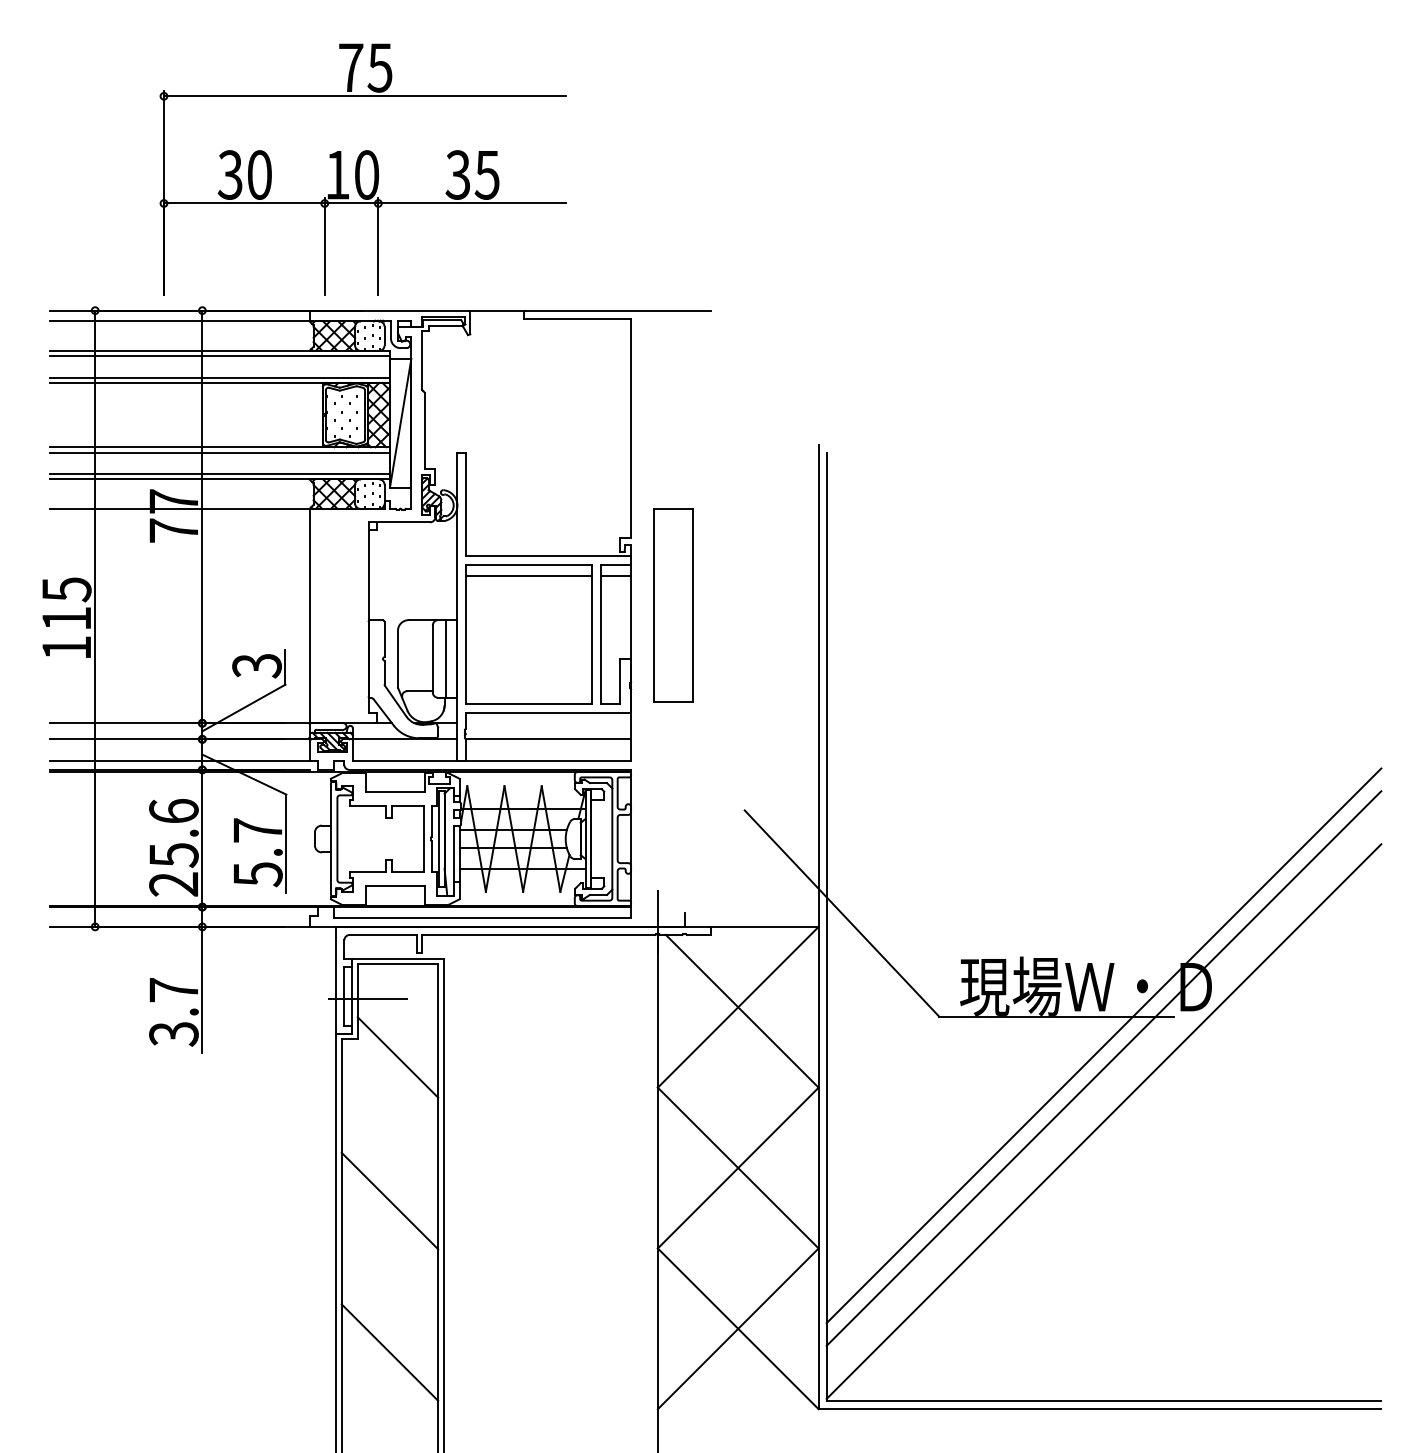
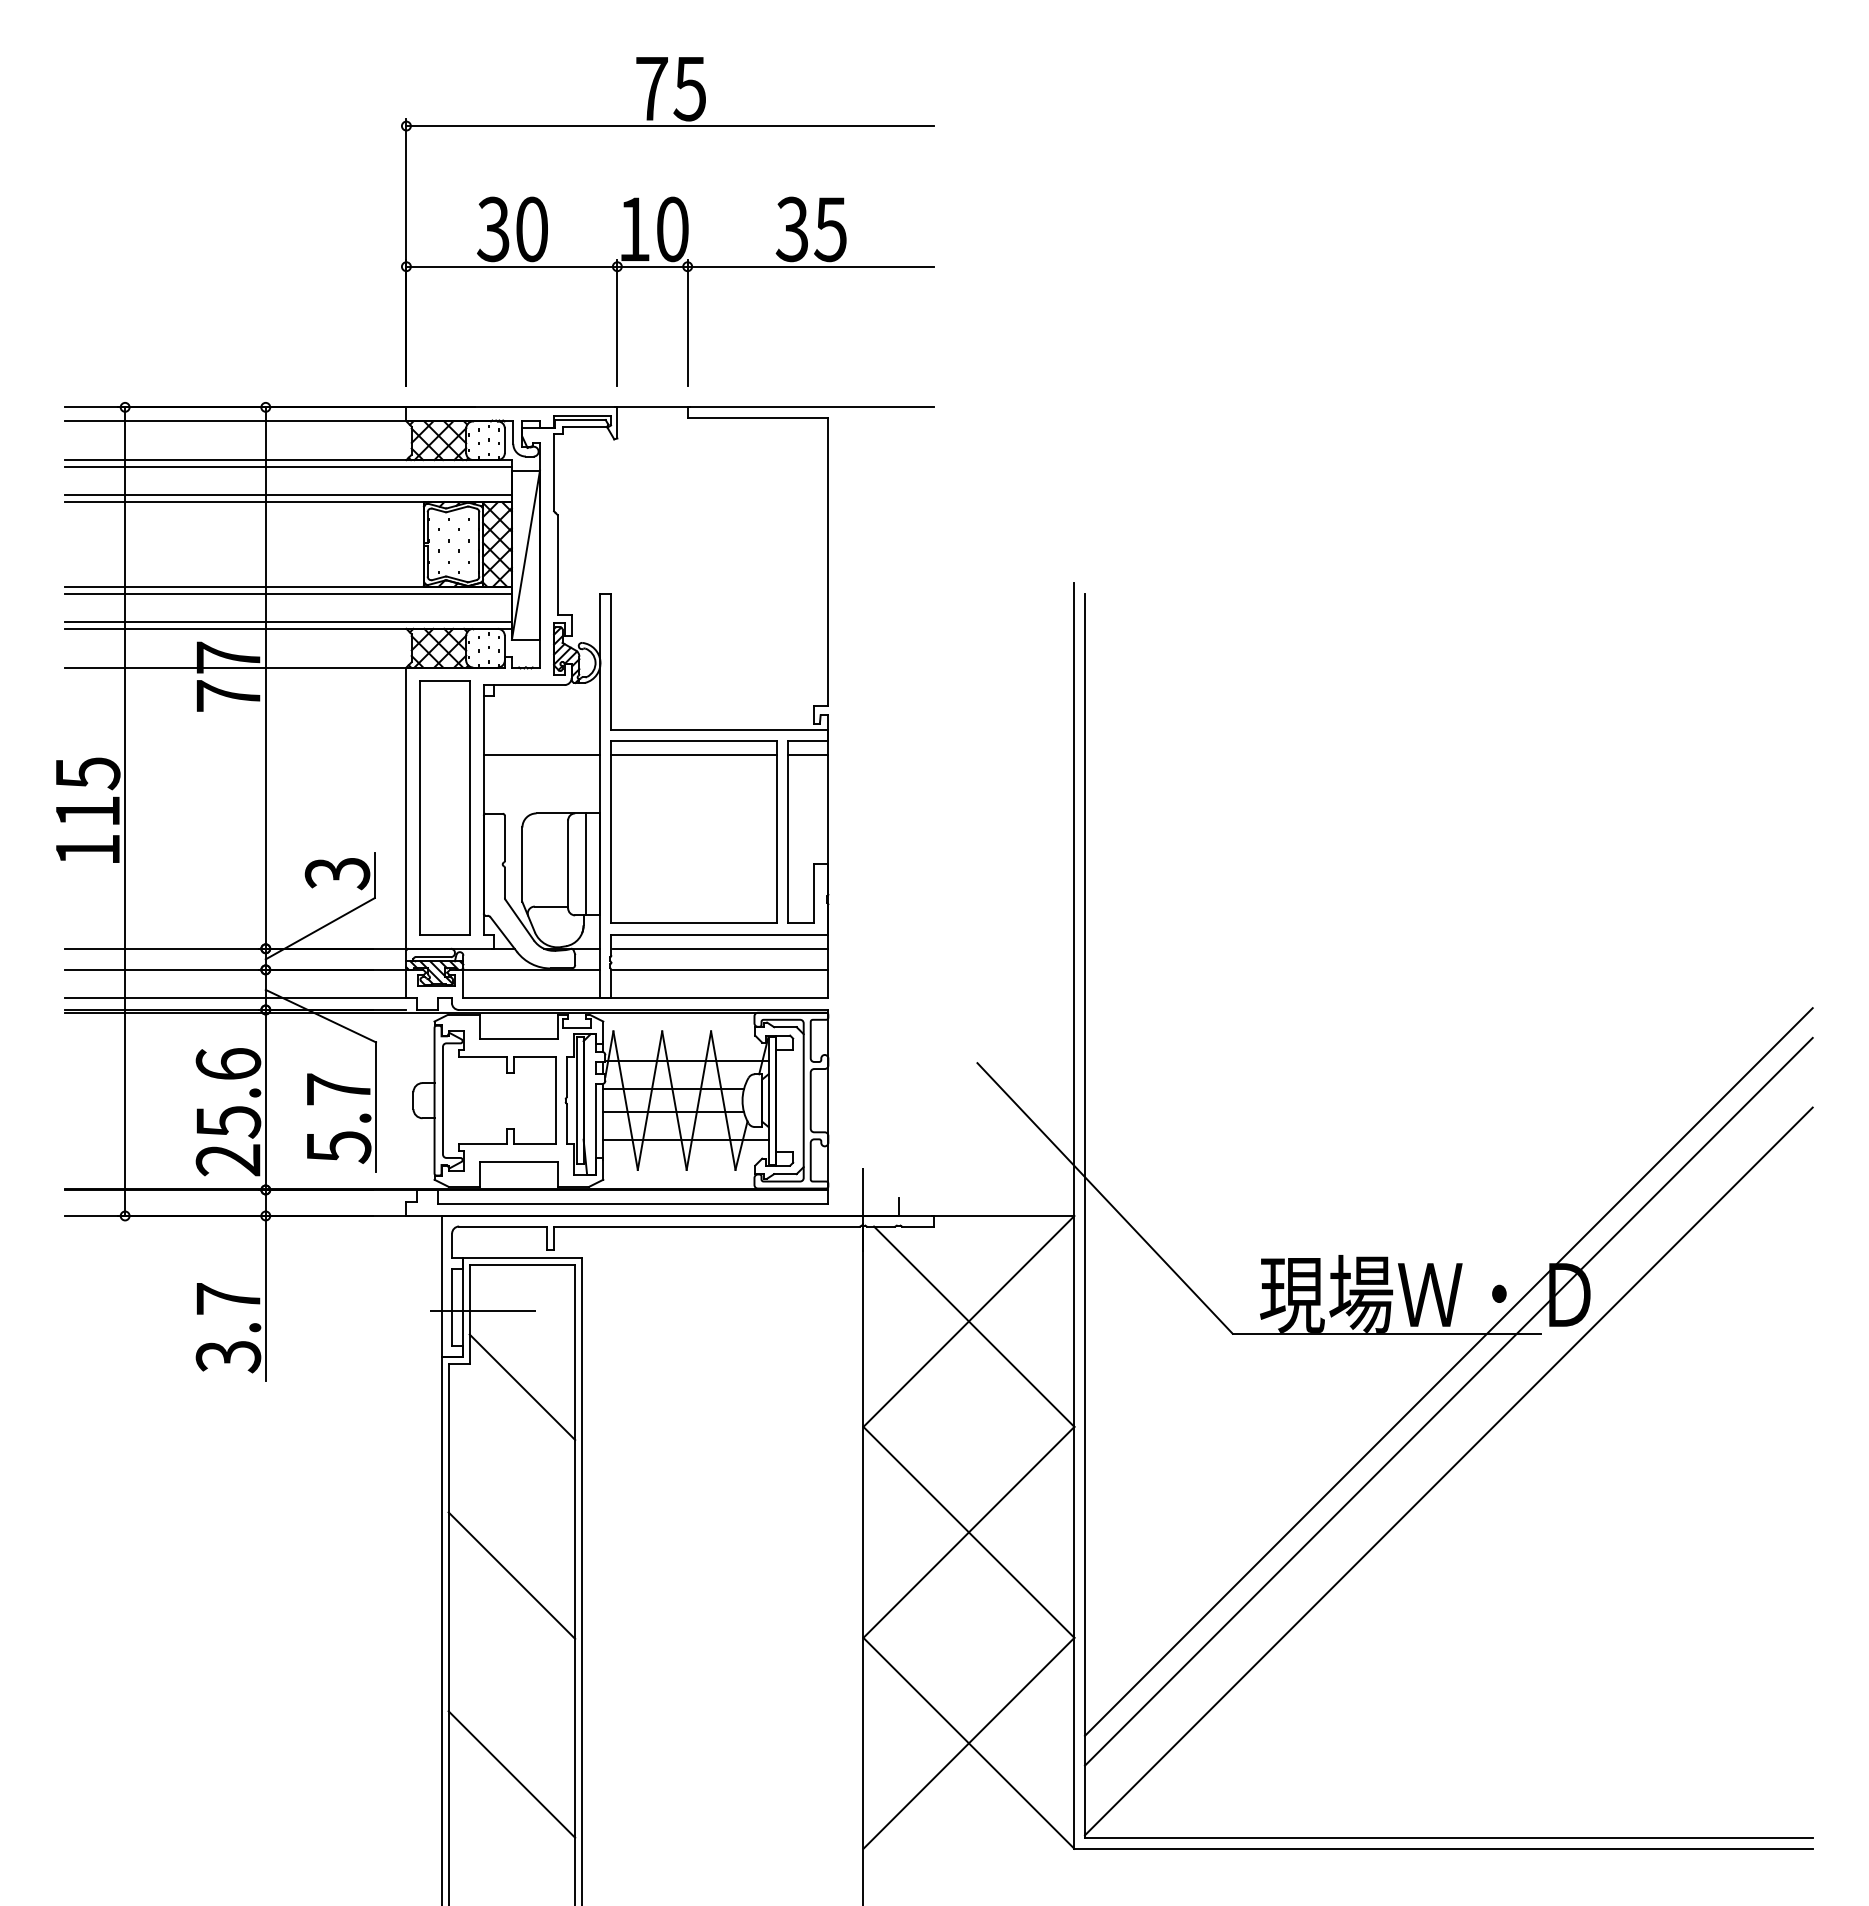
part: (362, 169) -> (667, 221), moved
line: (412, 575) -> (541, 755), added
part: (673, 604) -> (444, 807), moved
line: (548, 723) -> (720, 948), added

